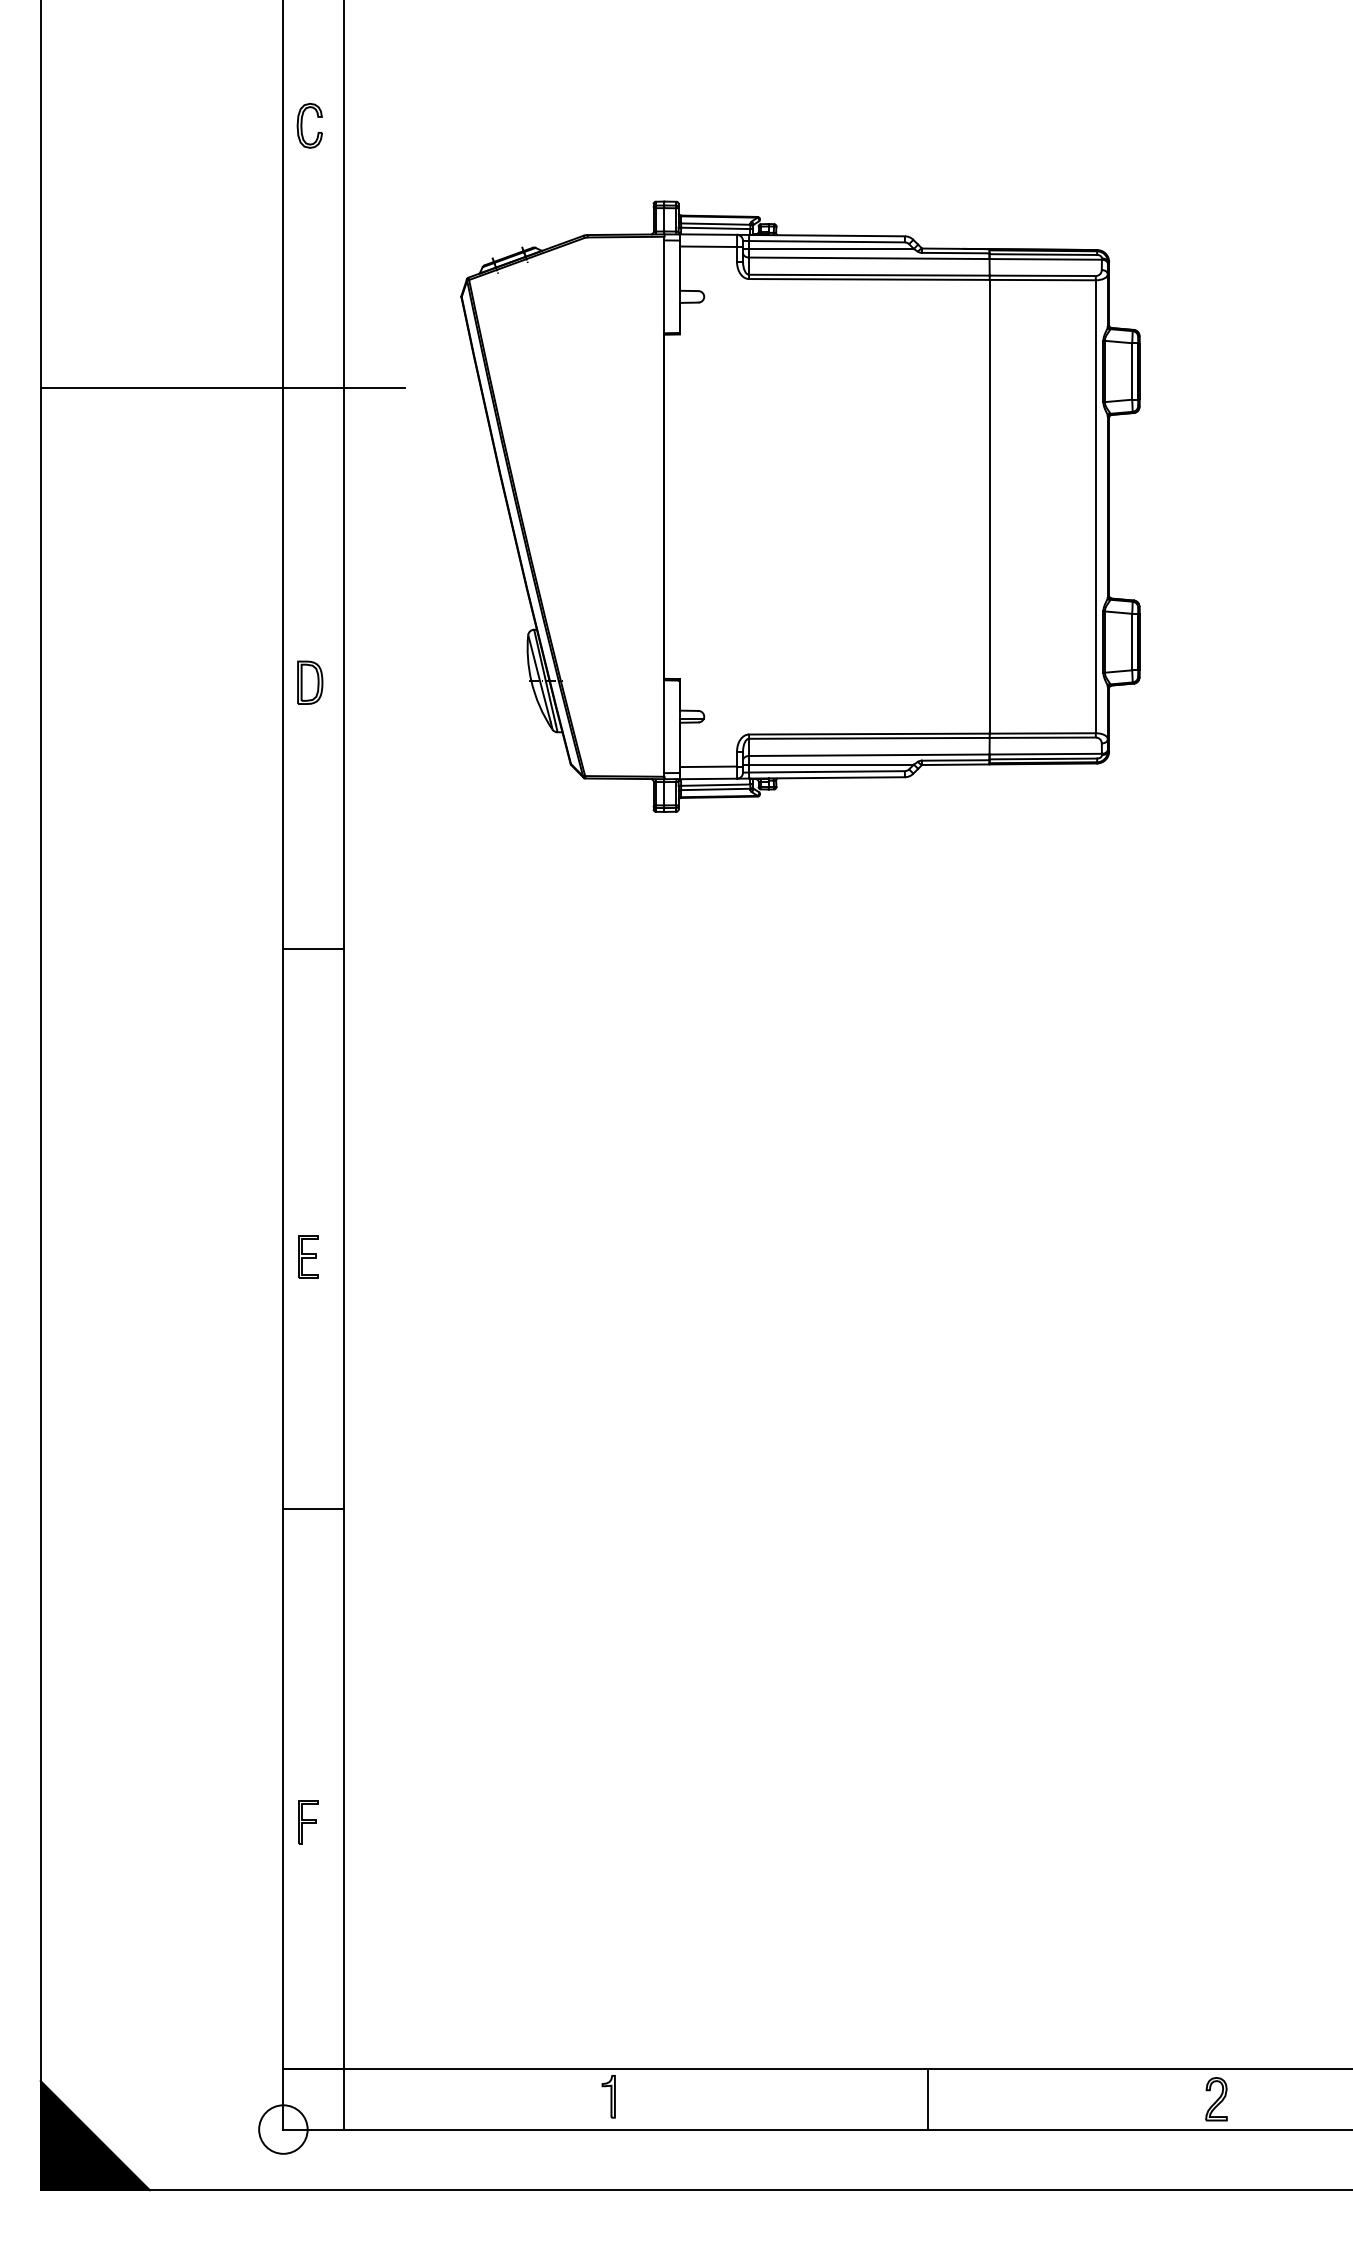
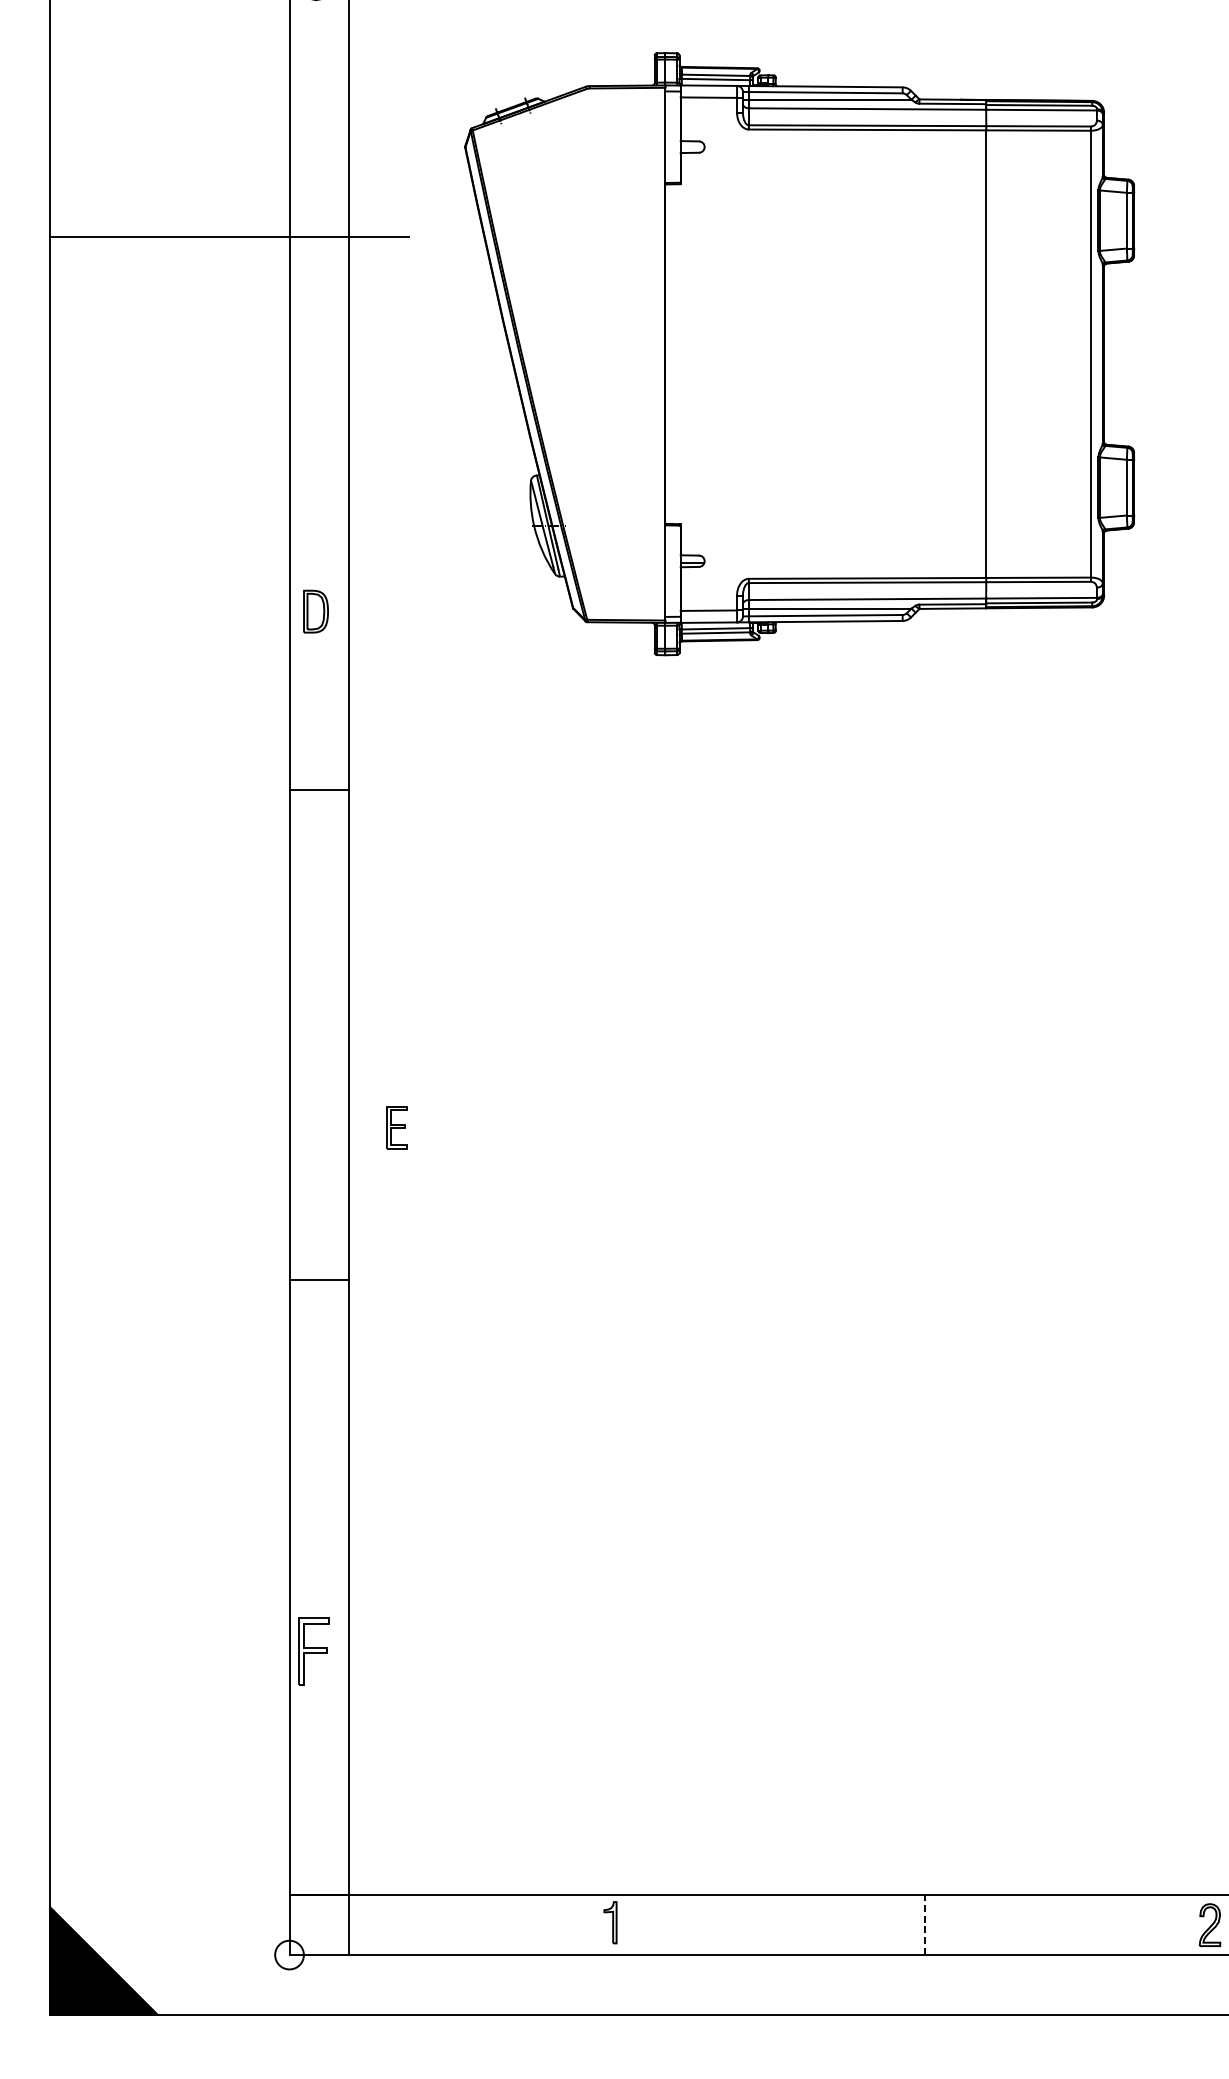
part: (310, 682) -> (316, 611), moved
part: (308, 1256) -> (397, 1127), moved
line: (313, 1508) -> (319, 1280), moved
part: (308, 1822) -> (314, 1652), size x1.6
line: (928, 2098) -> (925, 1924), solid -> dashed
circle: (283, 2129) -> (289, 1954), size x0.6

